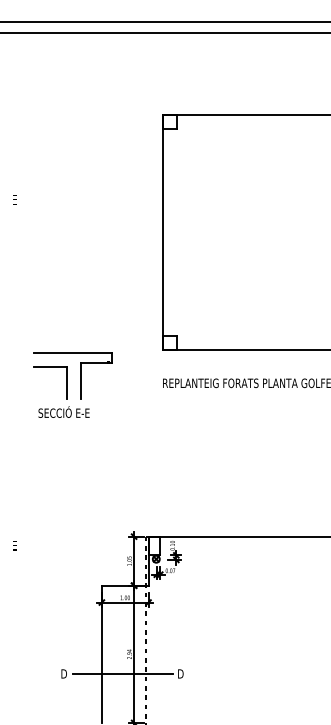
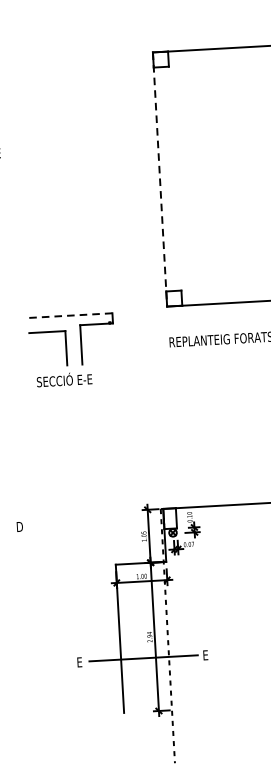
line: (162, 232) -> (159, 179), solid -> dashed
line: (72, 353) -> (70, 315), solid -> dashed
text: (15, 545) -> (20, 526), E -> D
text: (63, 673) -> (79, 661), D -> E
text: (180, 673) -> (206, 654), D -> E

